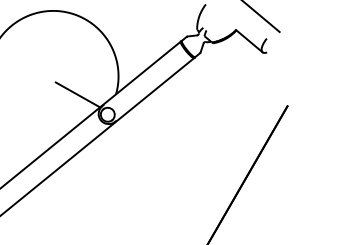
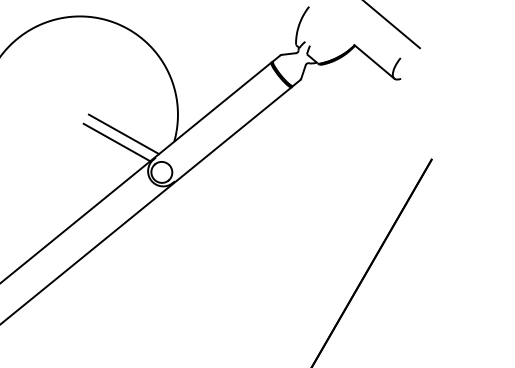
line: (82, 89) -> (123, 134), added

